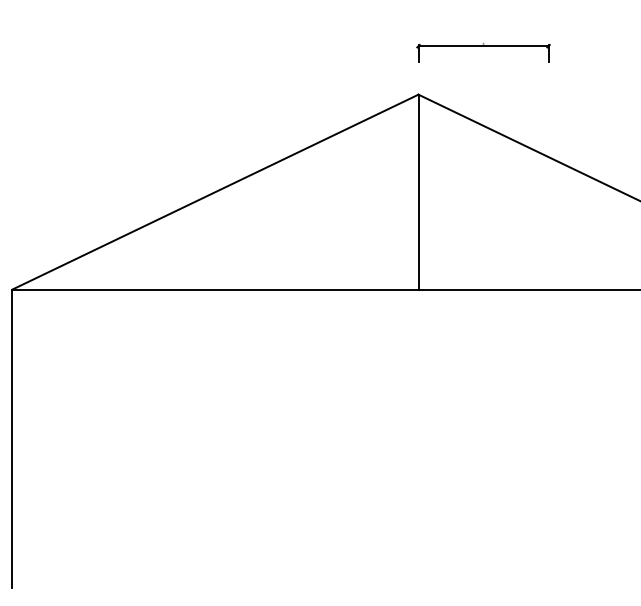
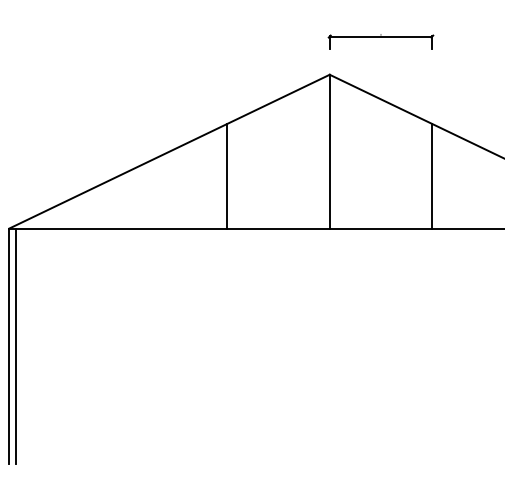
line: (288, 223) -> (227, 176), added
line: (548, 223) -> (432, 176), added
line: (20, 438) -> (16, 345), added

